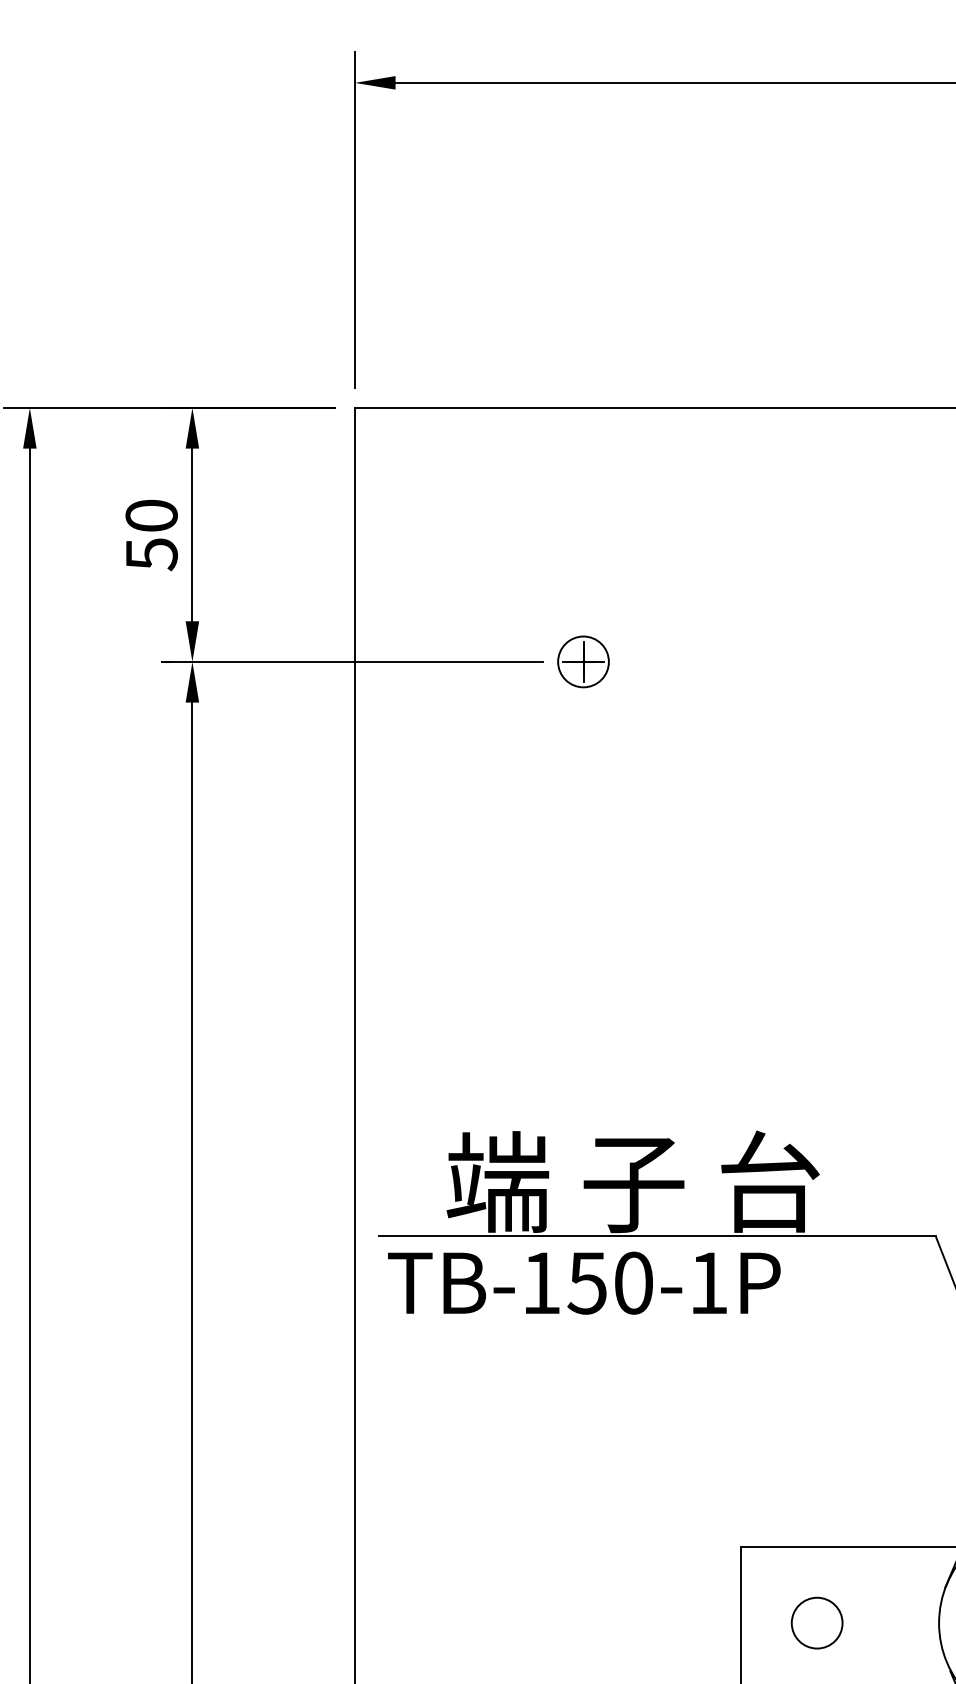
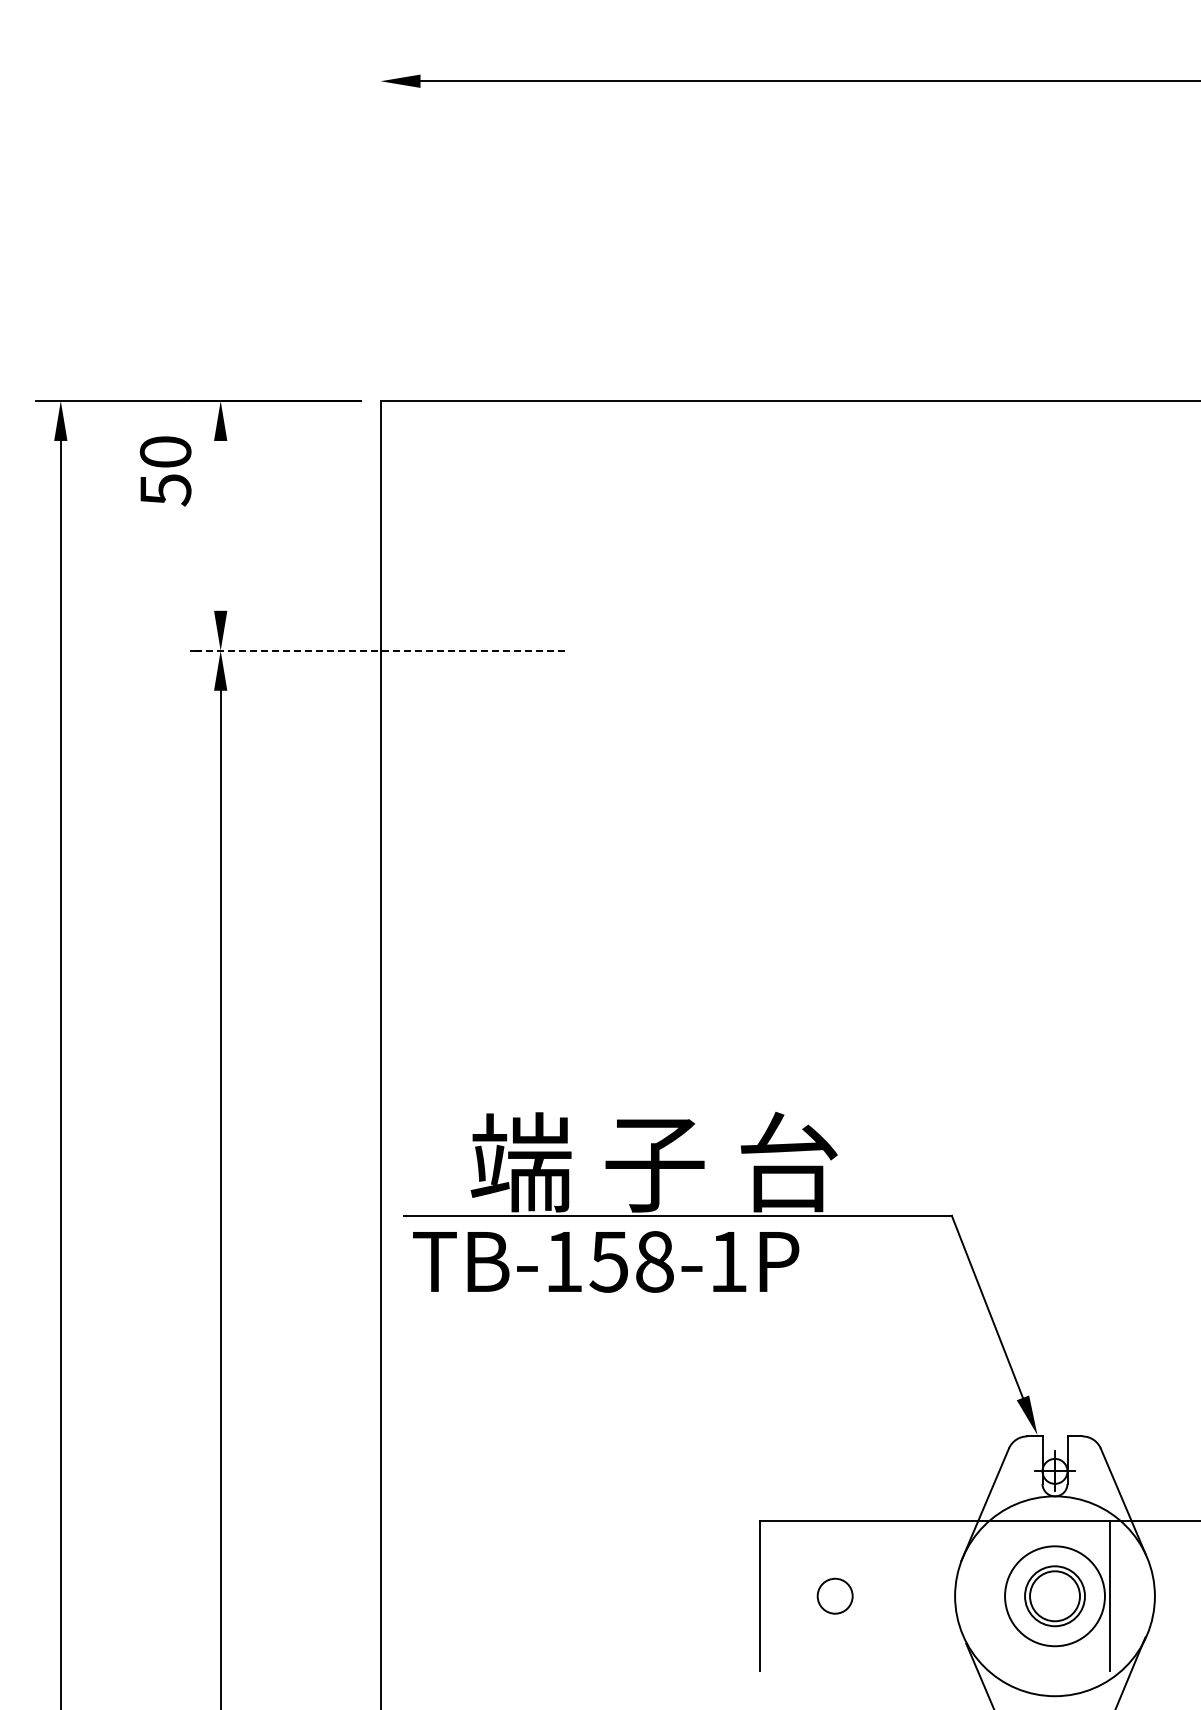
line: (354, 220) -> (380, 216), removed
line: (192, 534) -> (220, 525), removed
text: (151, 535) -> (165, 471), moved
line: (351, 661) -> (377, 650), solid -> dashed
part: (583, 661) -> (605, 650), removed
text: (633, 1282) -> (654, 1261), TB-150-1P -> TB-158-1P
circle: (817, 1623) -> (835, 1596), size x0.7

